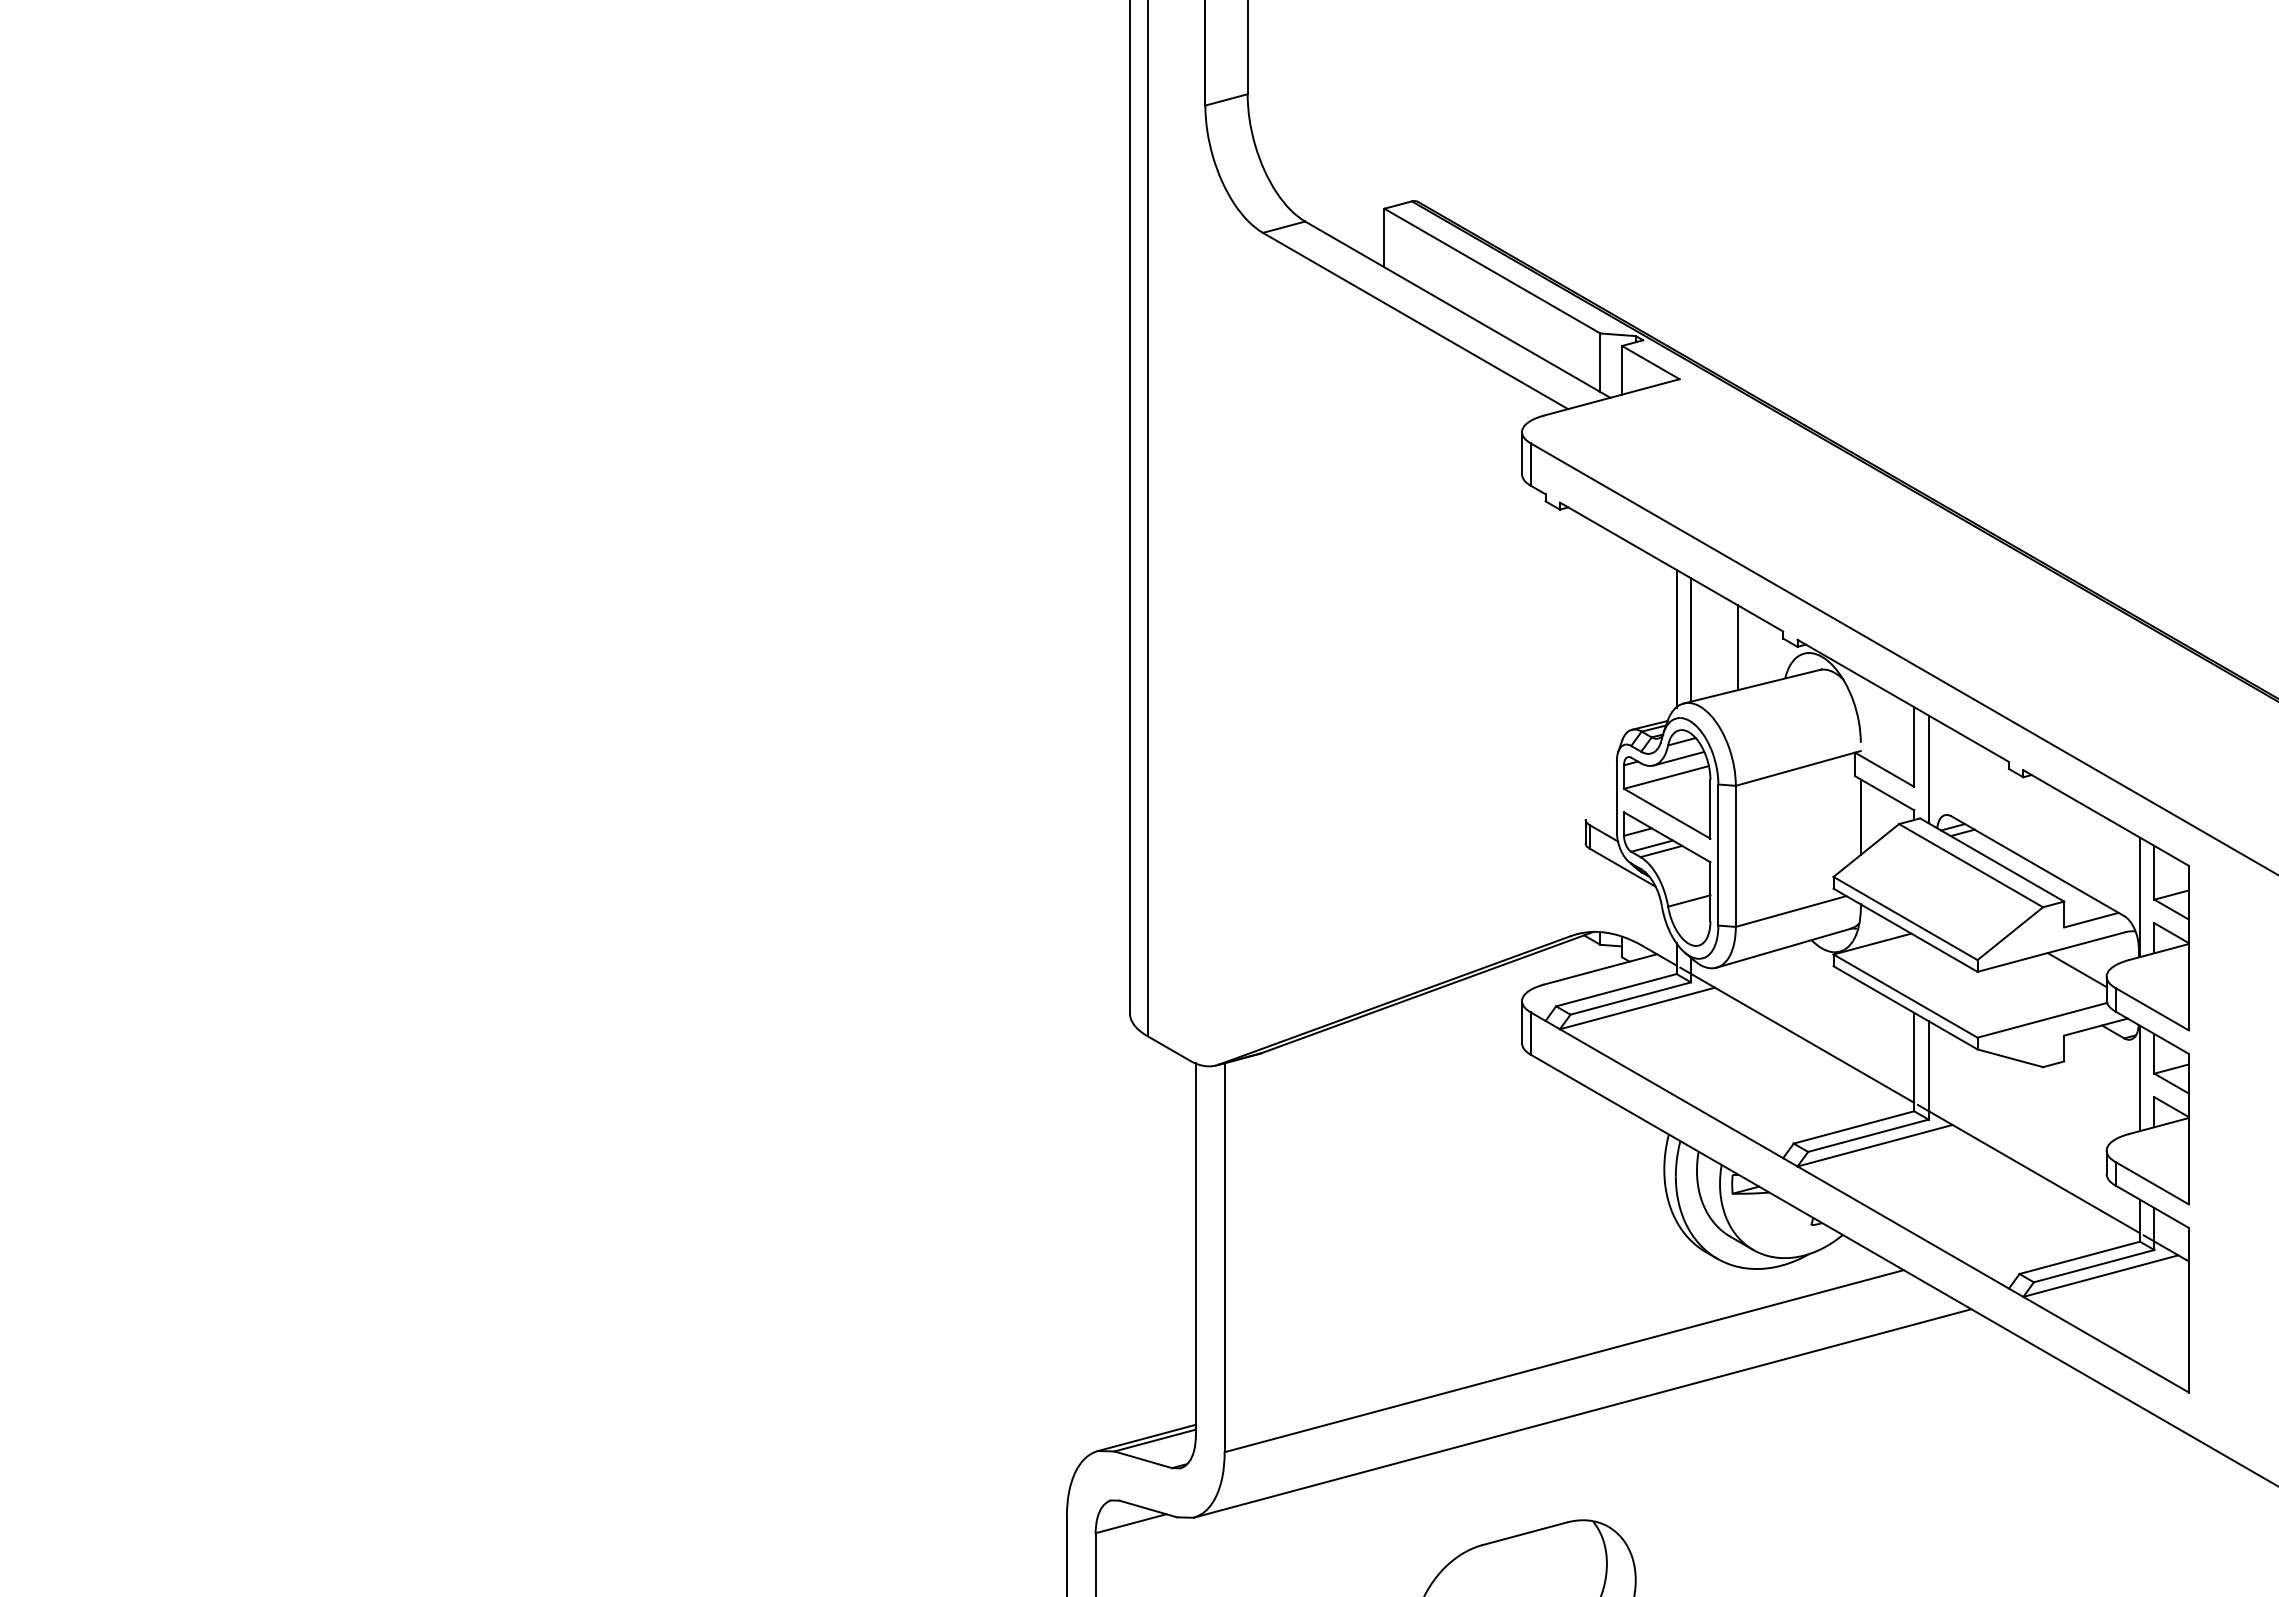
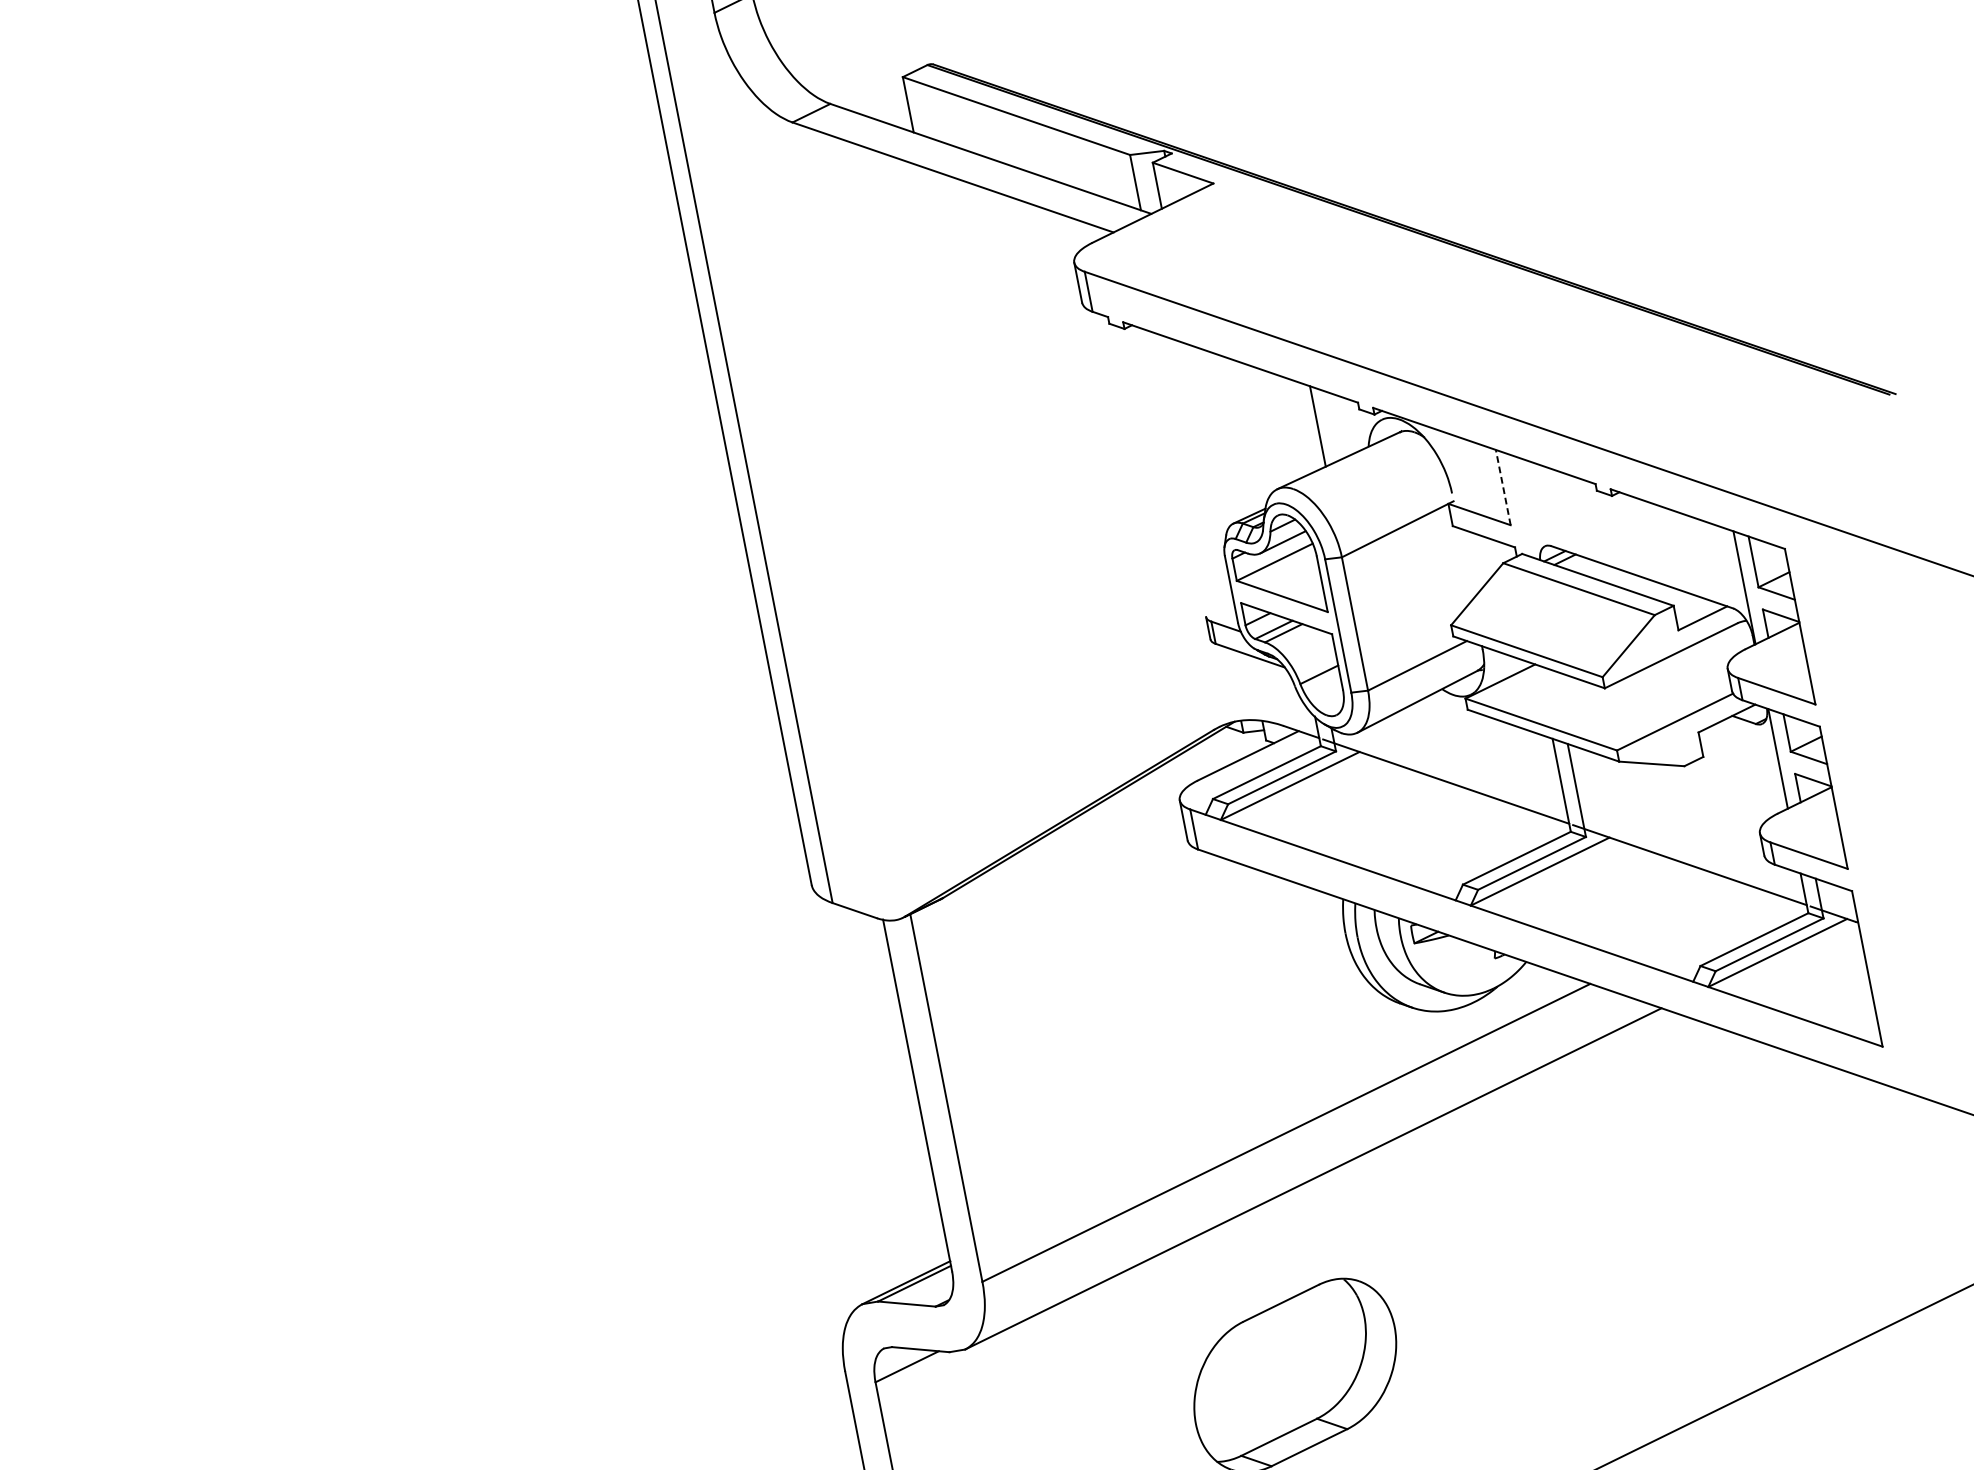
line: (1676, 638) -> (1258, 429), removed
line: (1691, 639) -> (1272, 427), removed
line: (1914, 747) -> (1503, 487), solid -> dashed
line: (1928, 769) -> (1520, 506), removed
line: (1860, 816) -> (1465, 563), removed
line: (2076, 970) -> (1698, 668), removed

